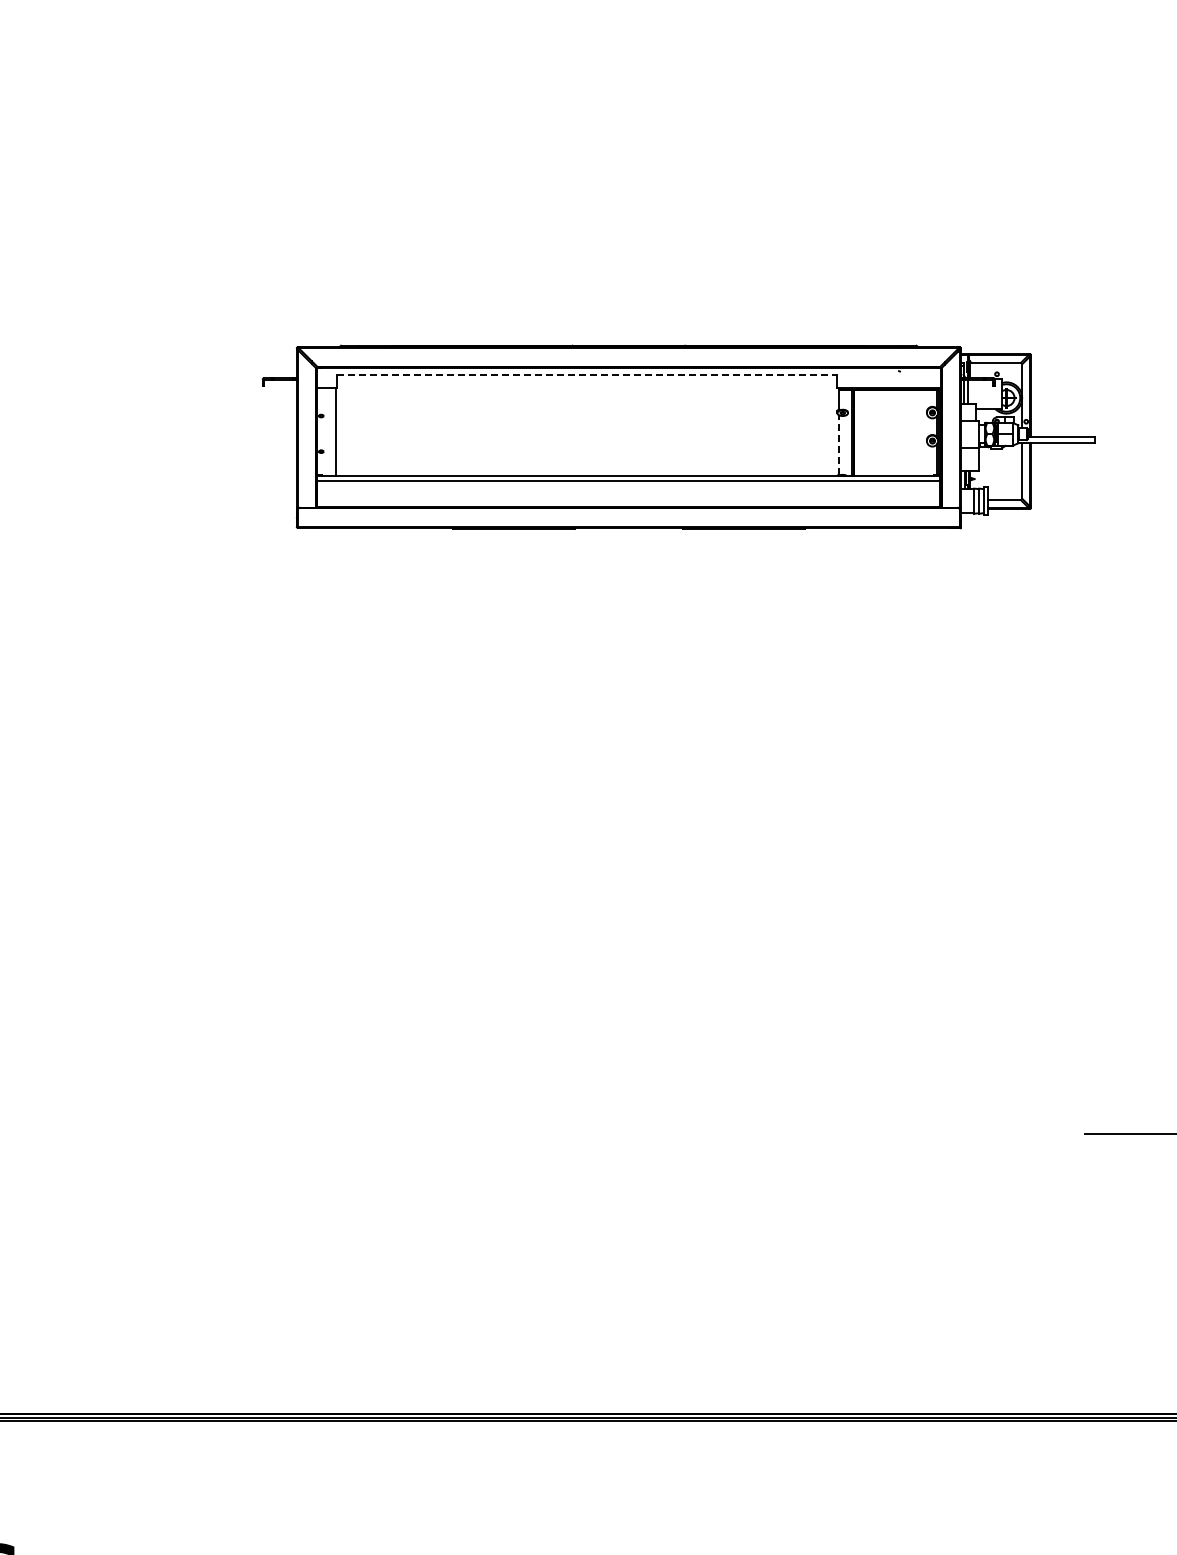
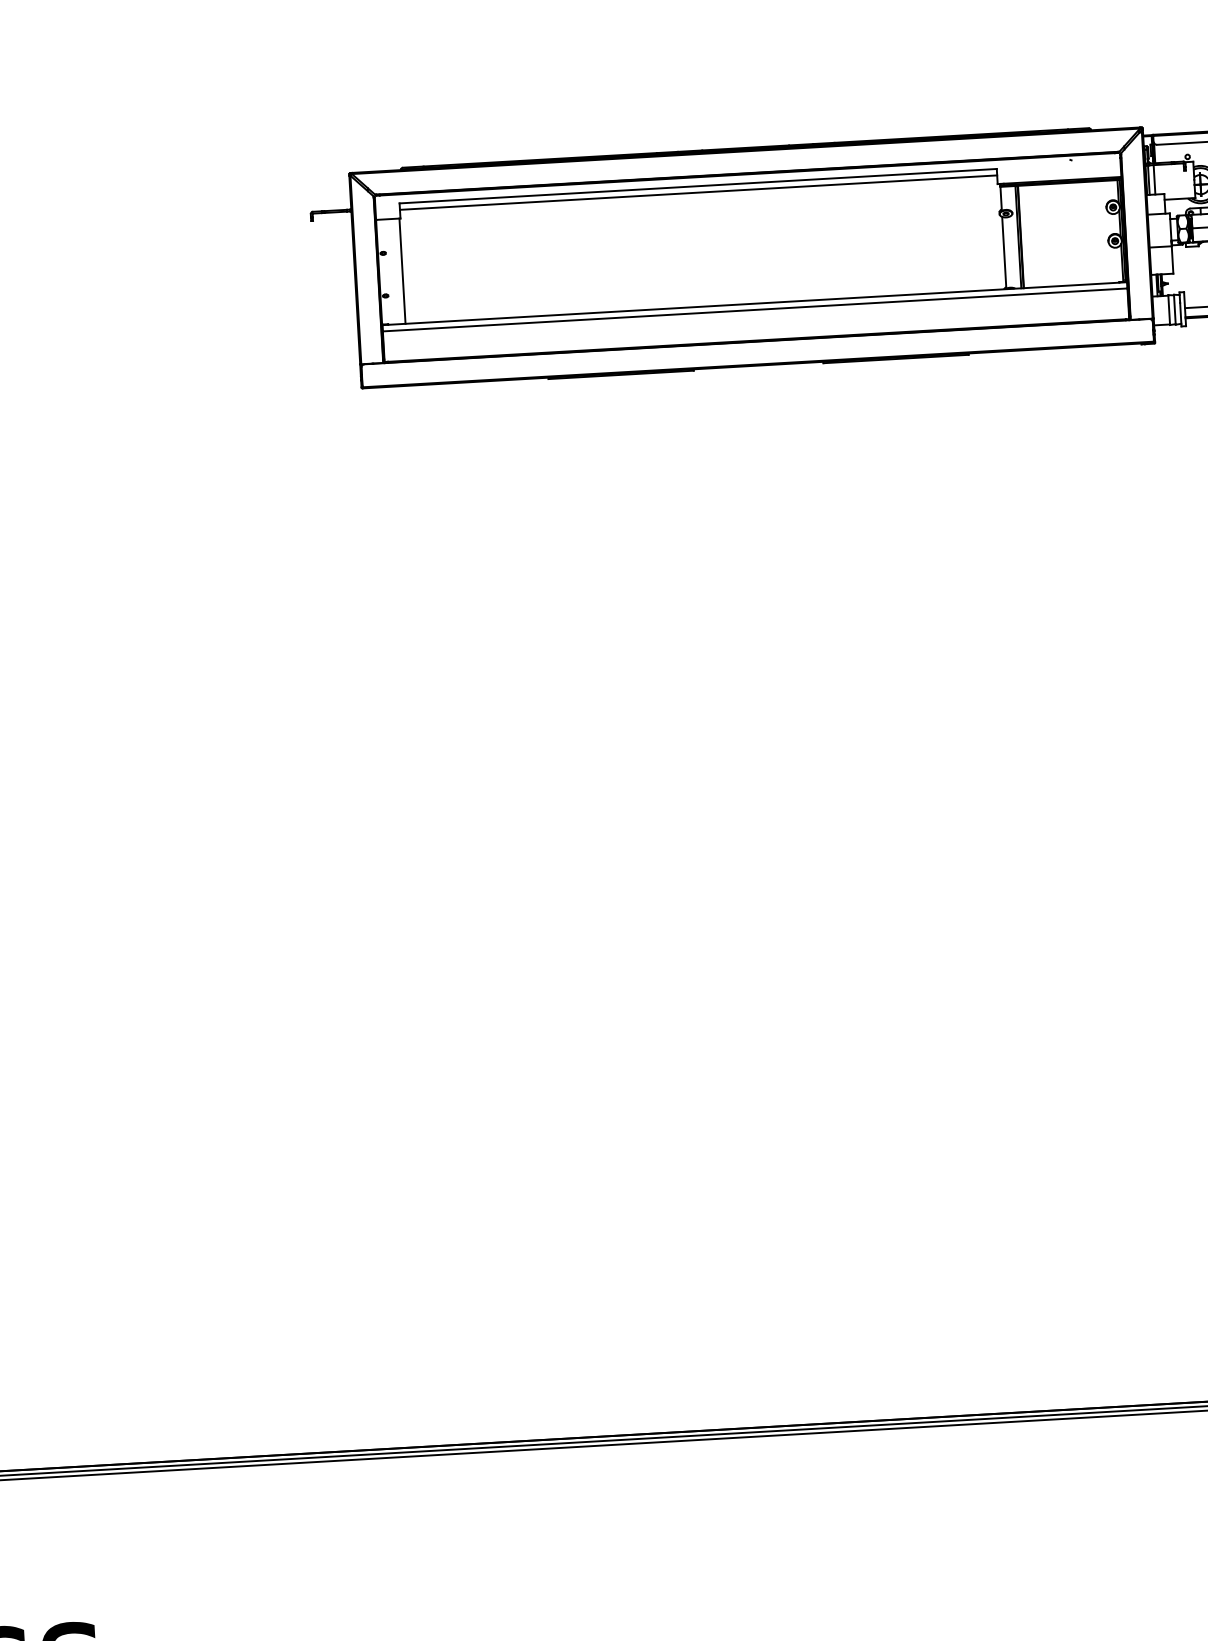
line: (587, 375) -> (698, 186), dashed -> solid
line: (587, 380) -> (698, 192), added
line: (839, 444) -> (1004, 251), dashed -> solid

